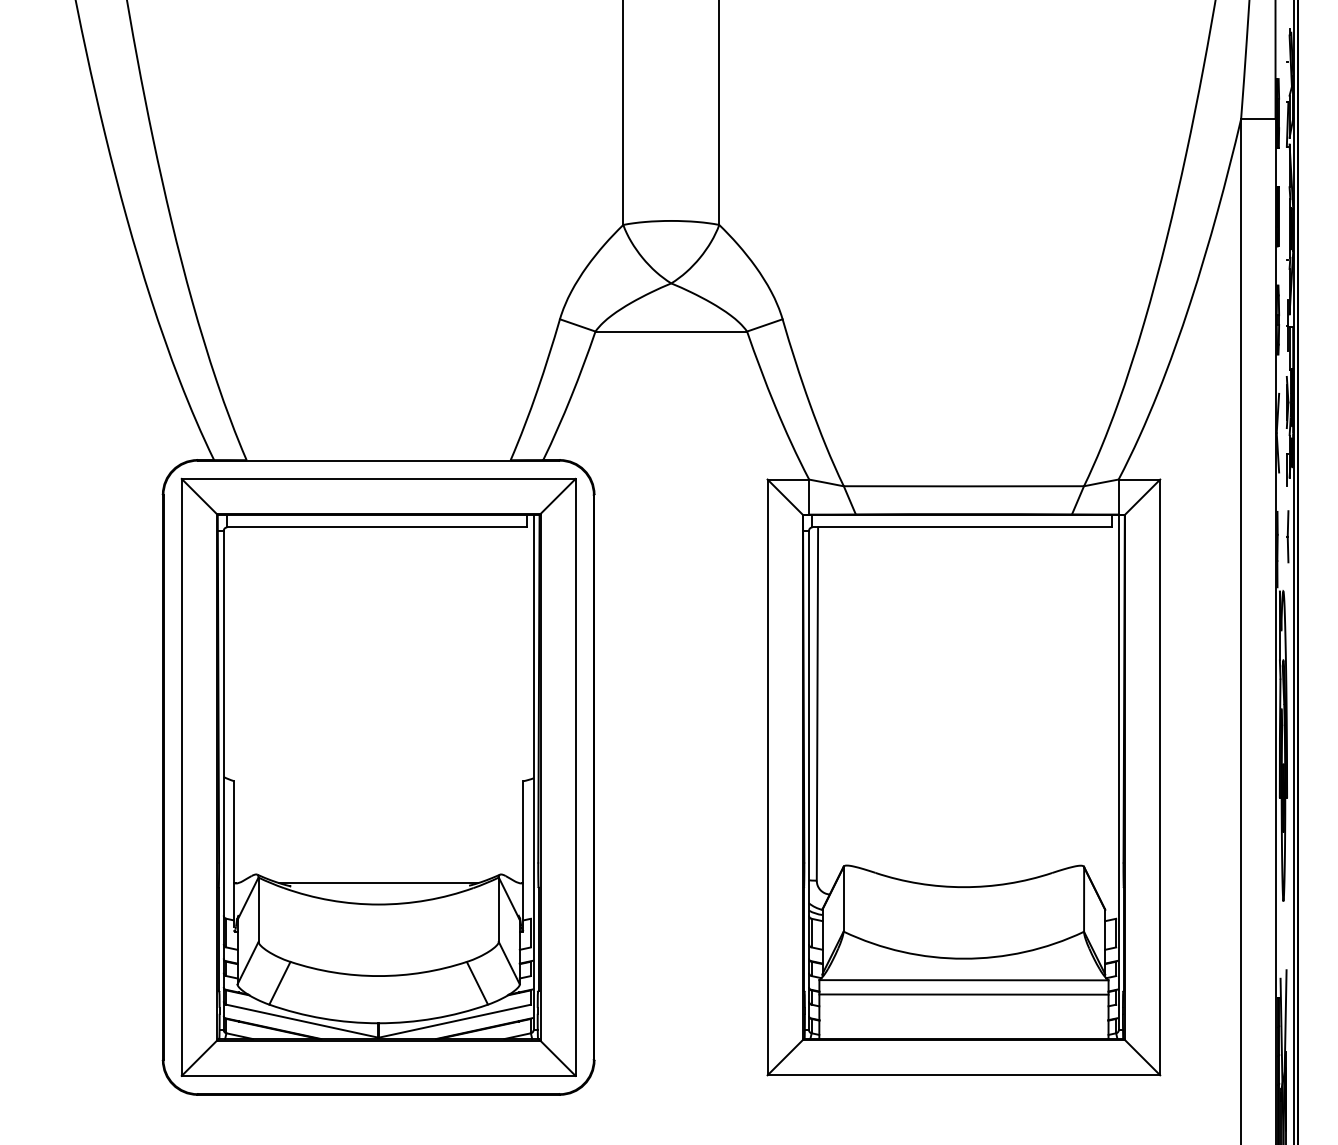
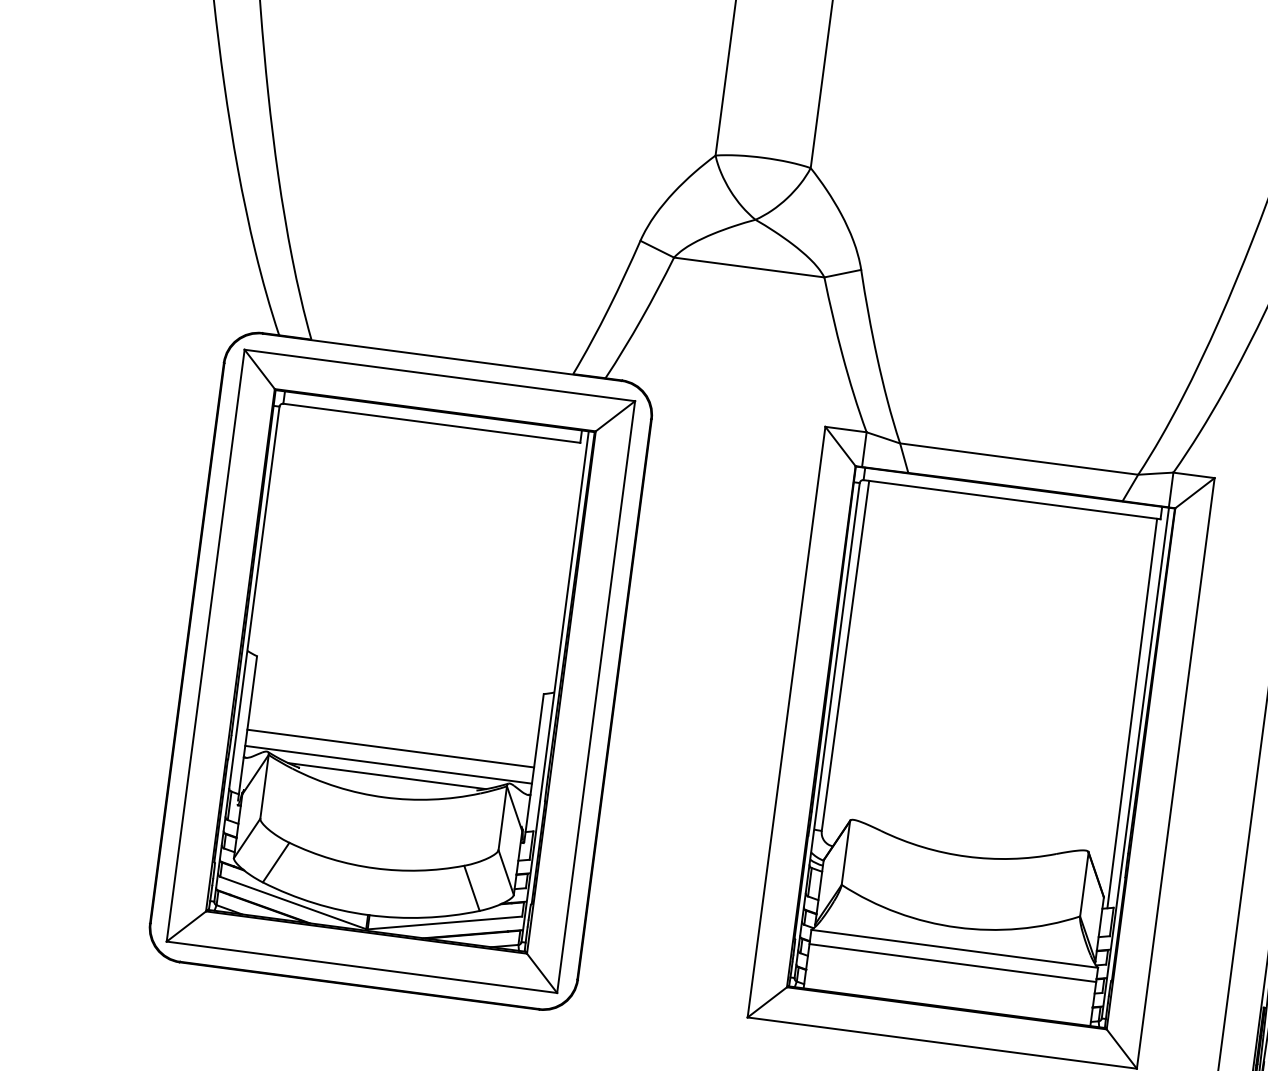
line: (1109, 723) -> (1132, 713), added
line: (378, 855) -> (390, 748), added
line: (378, 871) -> (388, 764), added

